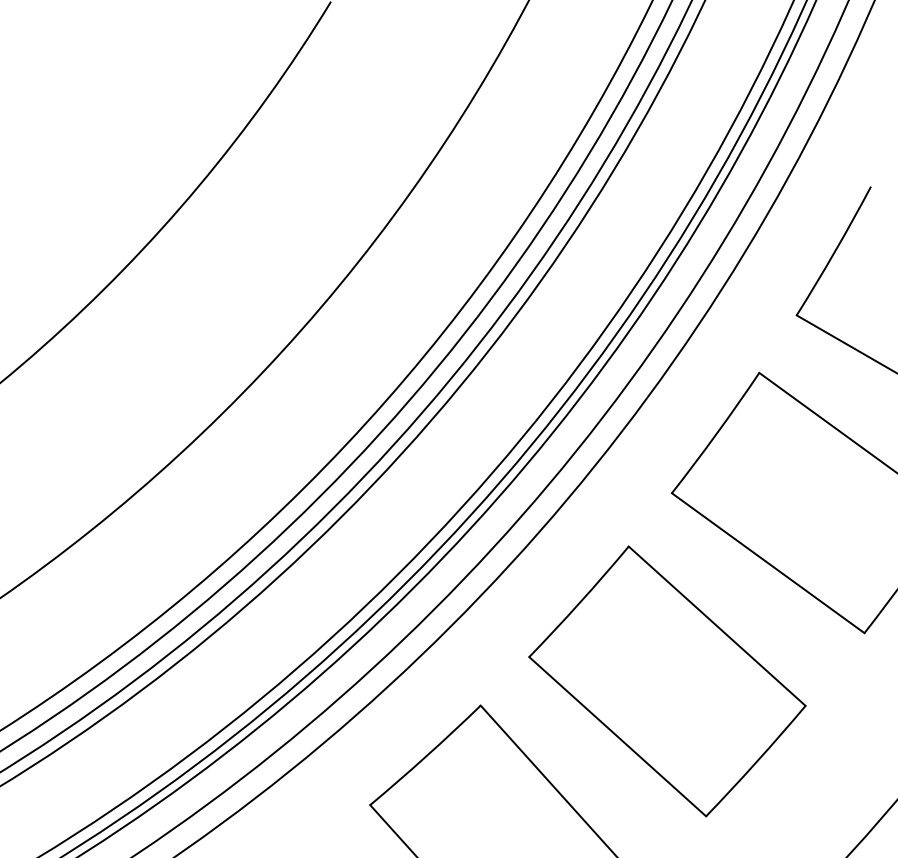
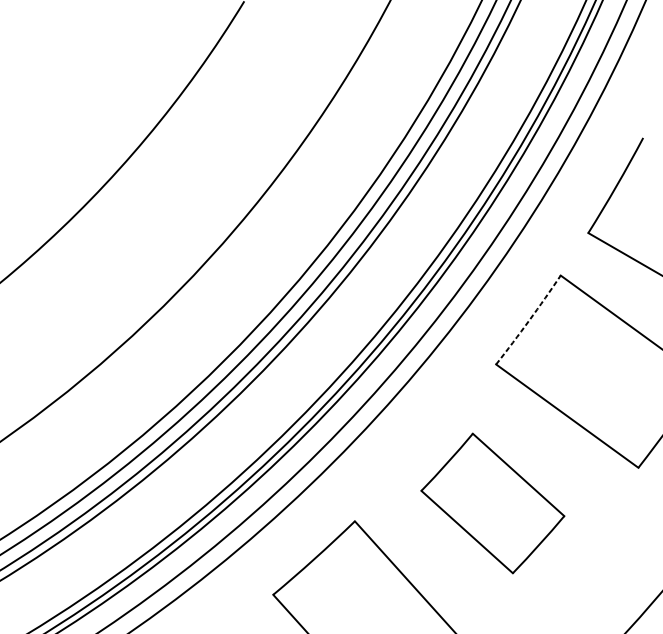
arc: (716, 433) -> (529, 320), solid -> dashed
part: (667, 681) -> (492, 503), size x0.7

